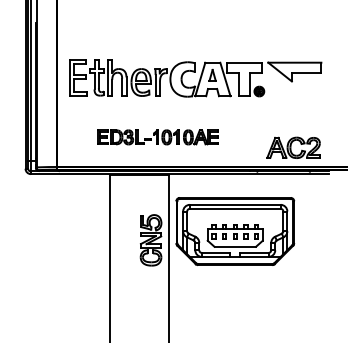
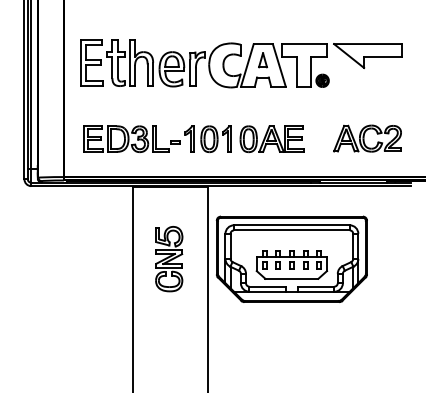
part: (157, 137) -> (192, 139), size x1.43
part: (293, 147) -> (367, 138), moved
part: (150, 240) -> (168, 259), moved

